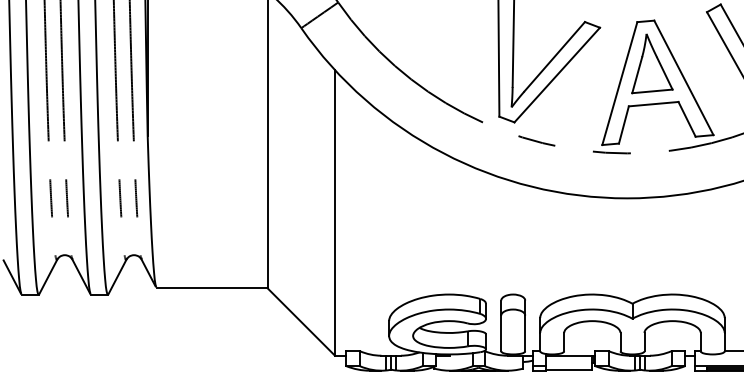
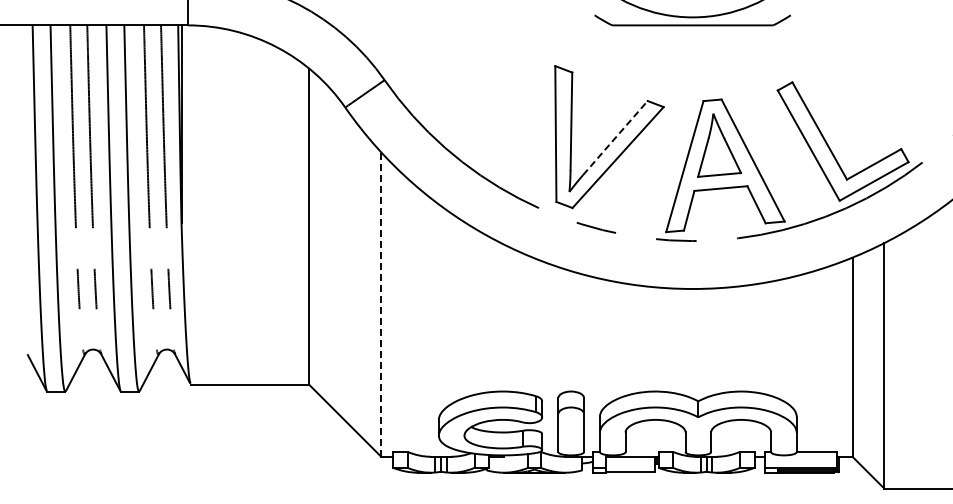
line: (554, 56) -> (615, 137), solid -> dashed
line: (335, 212) -> (381, 304), solid -> dashed

